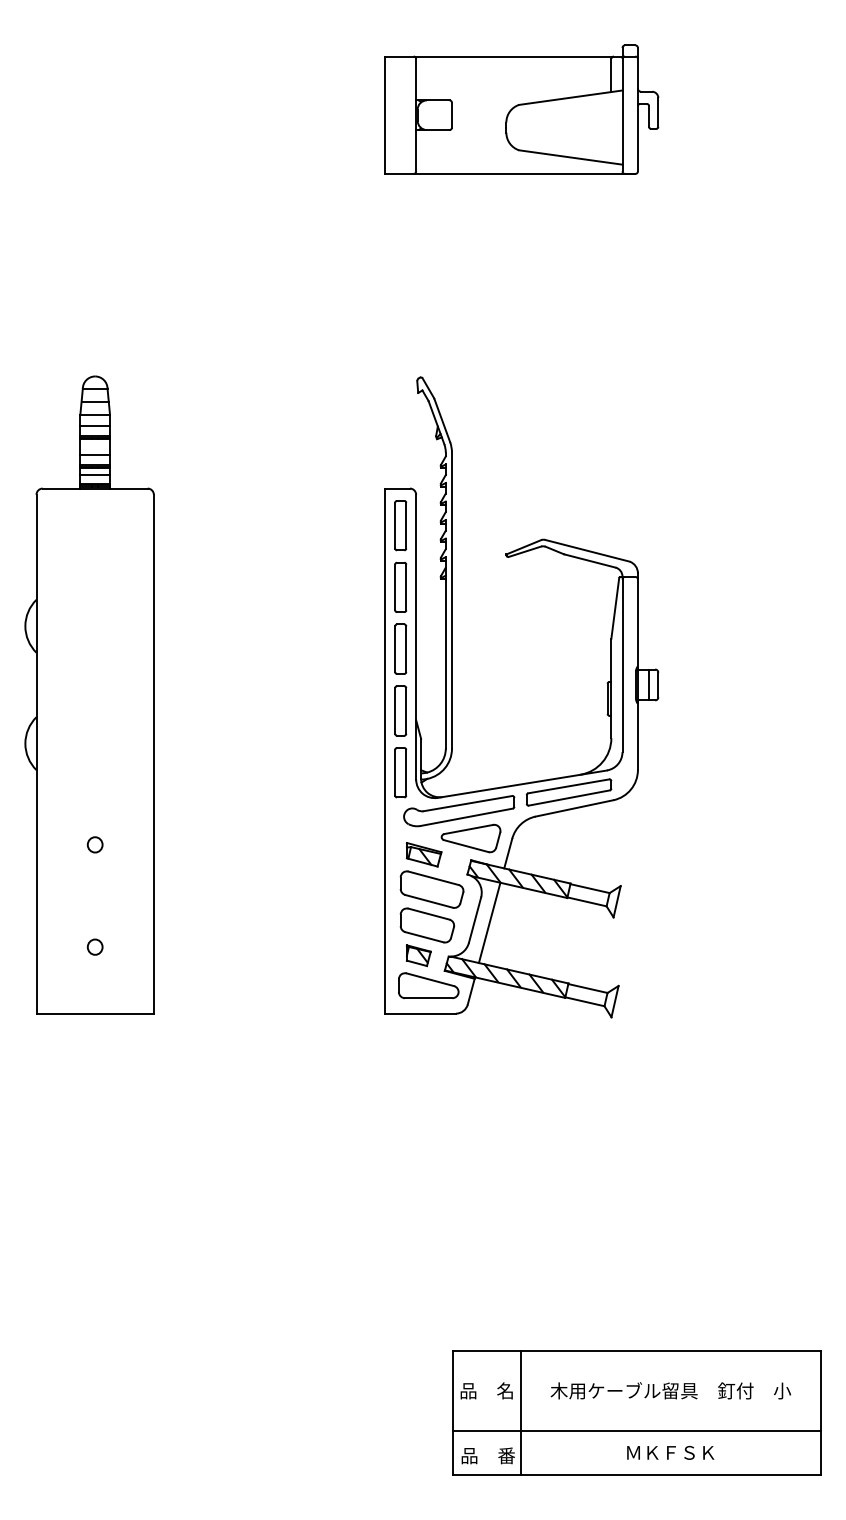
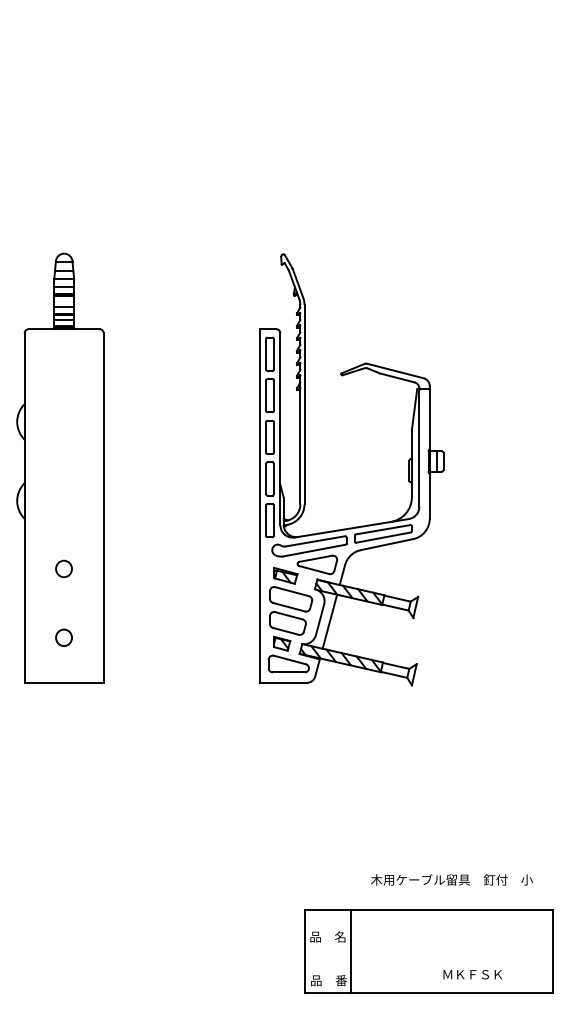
part: (521, 108) -> (351, 73), removed
part: (95, 845) -> (64, 569), size x1.6
part: (95, 947) -> (64, 638), size x1.6
text: (670, 1390) -> (451, 879), moved
line: (636, 1431) -> (428, 964), removed
text: (670, 1452) -> (472, 974), moved

